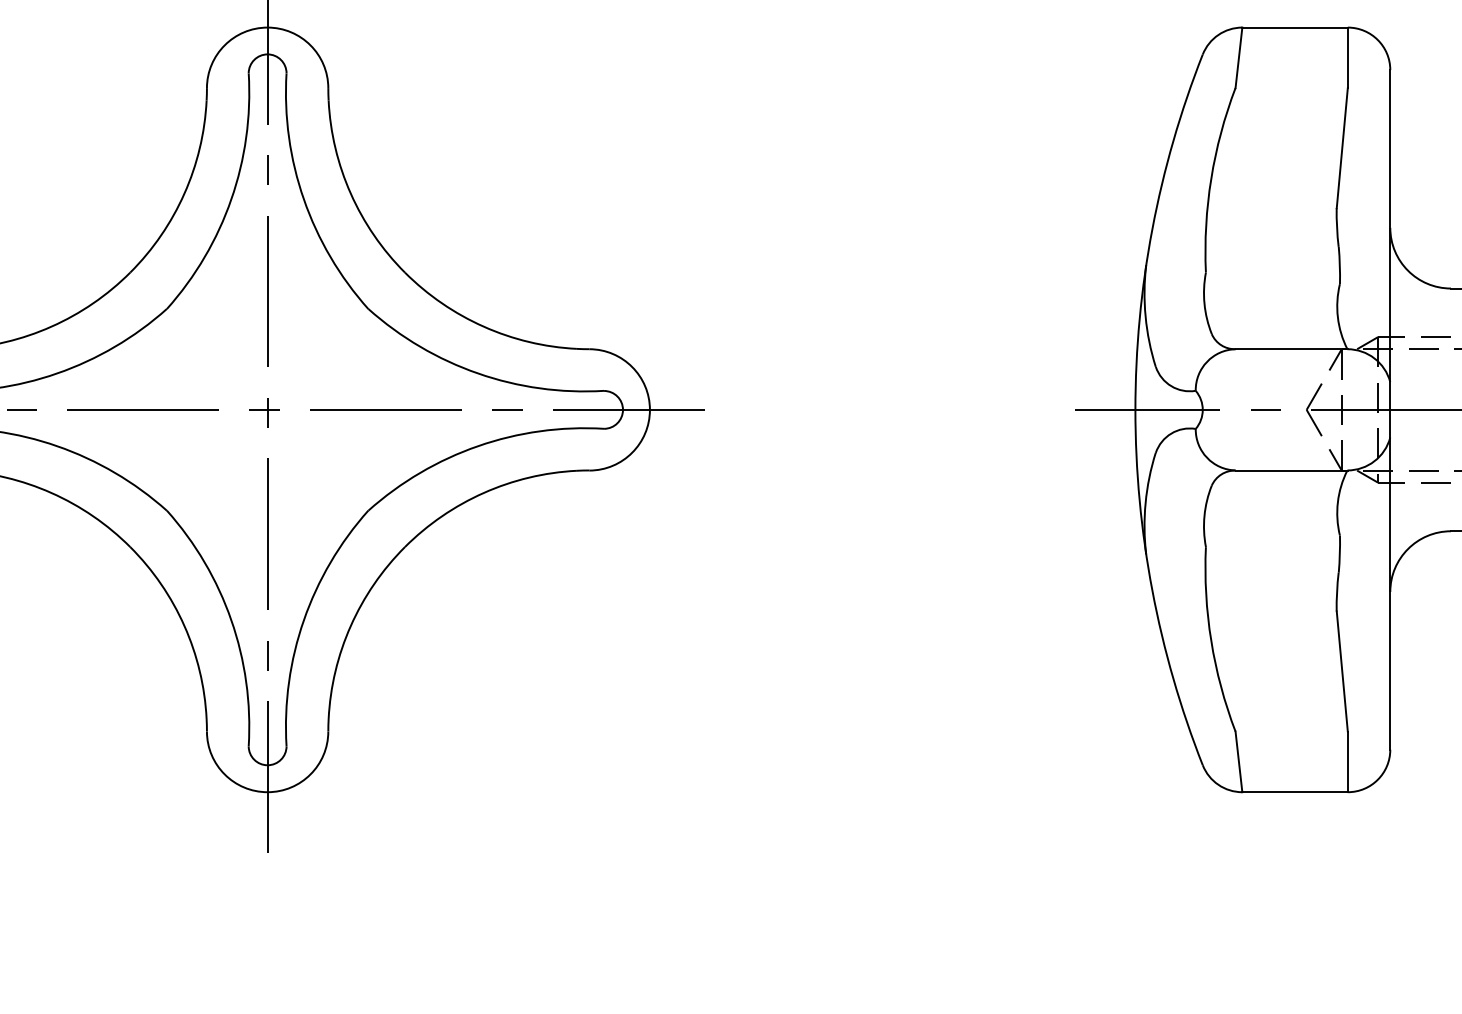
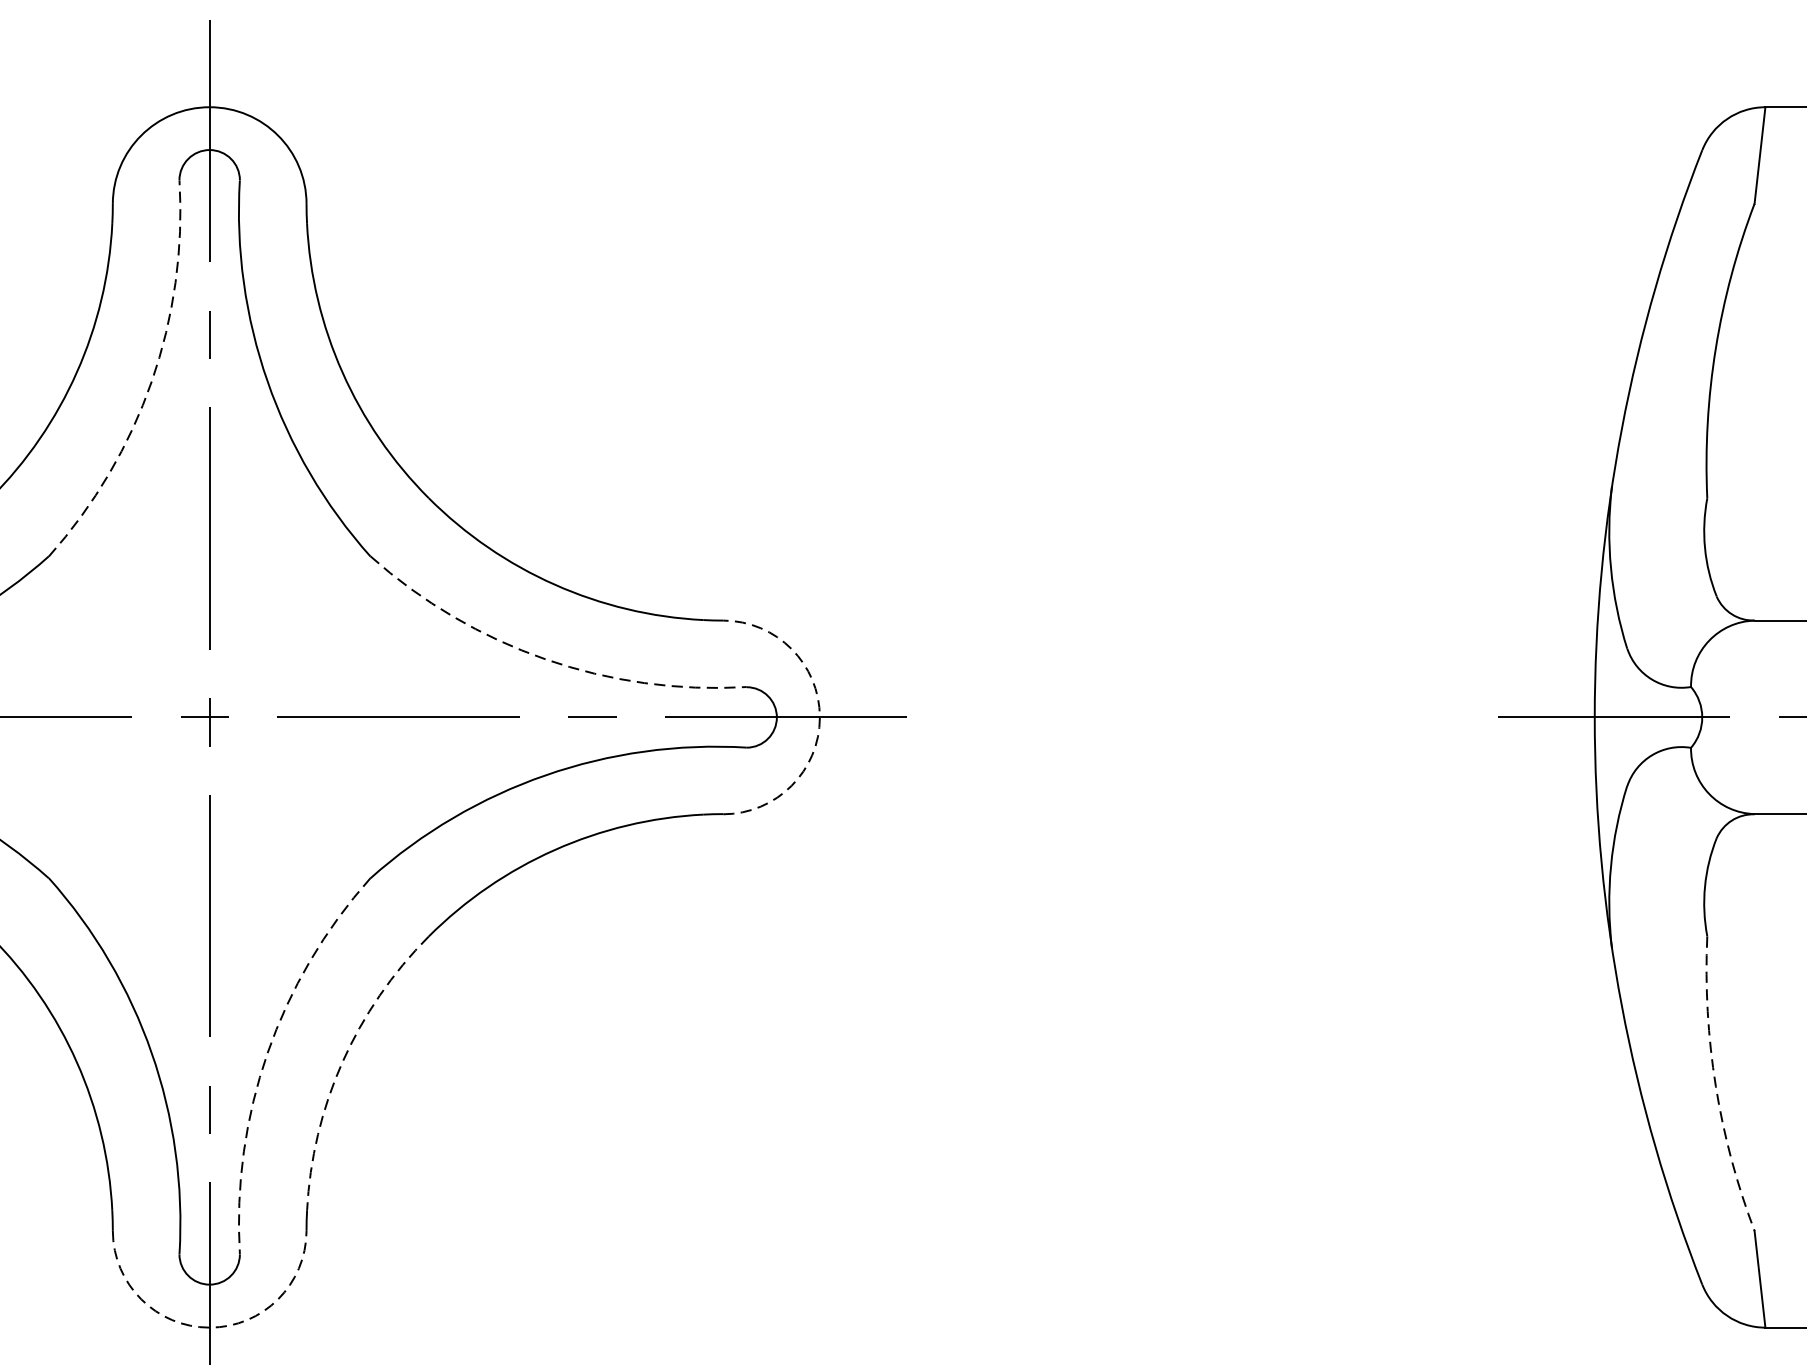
arc: (231, 199) -> (152, 381), solid -> dashed
arc: (478, 373) -> (546, 659), solid -> dashed
arc: (649, 409) -> (819, 716), solid -> dashed
arc: (303, 620) -> (266, 1053), solid -> dashed
arc: (350, 625) -> (341, 1061), solid -> dashed
arc: (1211, 640) -> (1716, 1085), solid -> dashed
arc: (267, 792) -> (209, 1328), solid -> dashed

